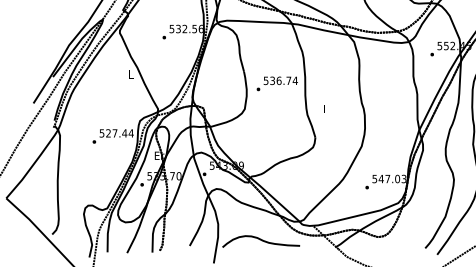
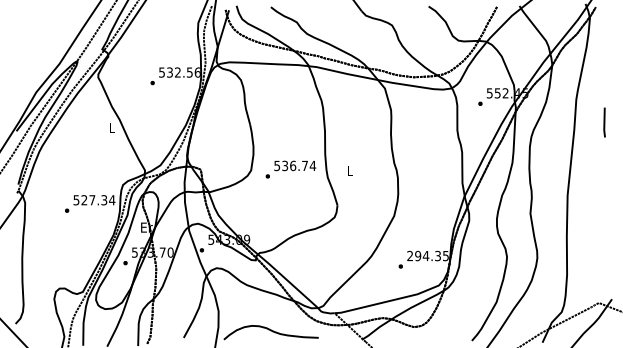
text: (276, 83) -> (290, 169), moved
text: (124, 133) -> (104, 200), 527.44 -> 527.34
text: (388, 178) -> (427, 255), 547.03 -> 294.35

